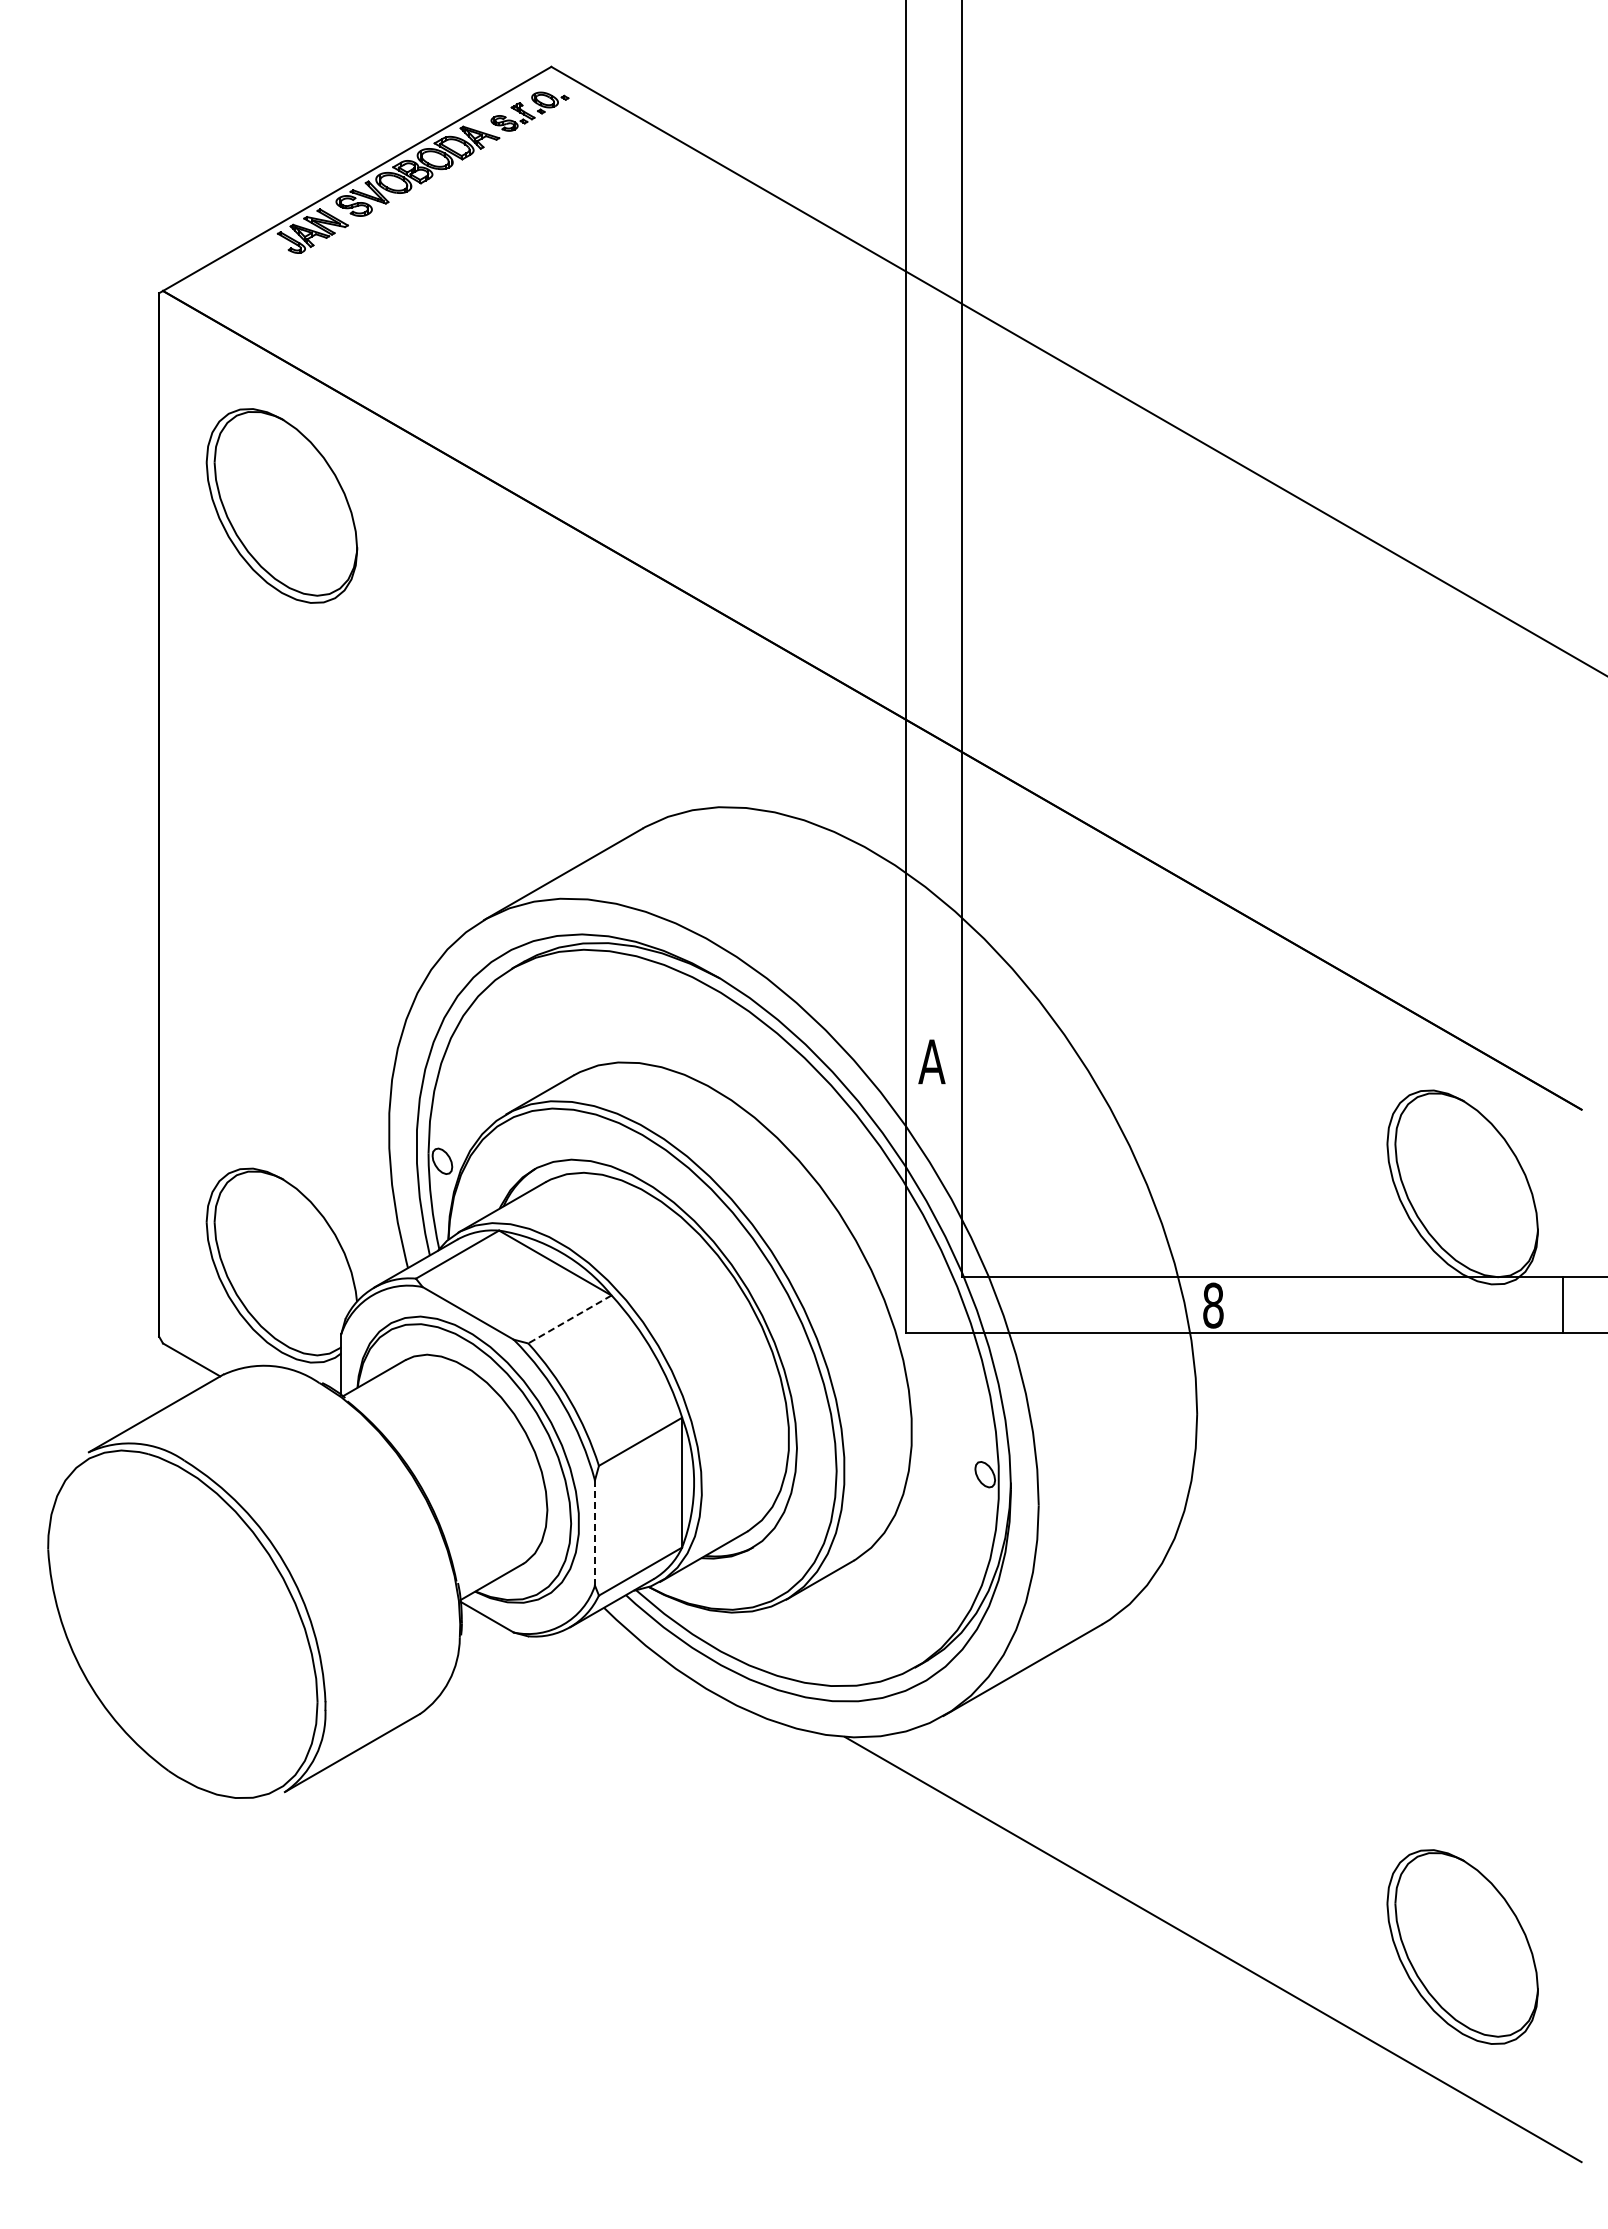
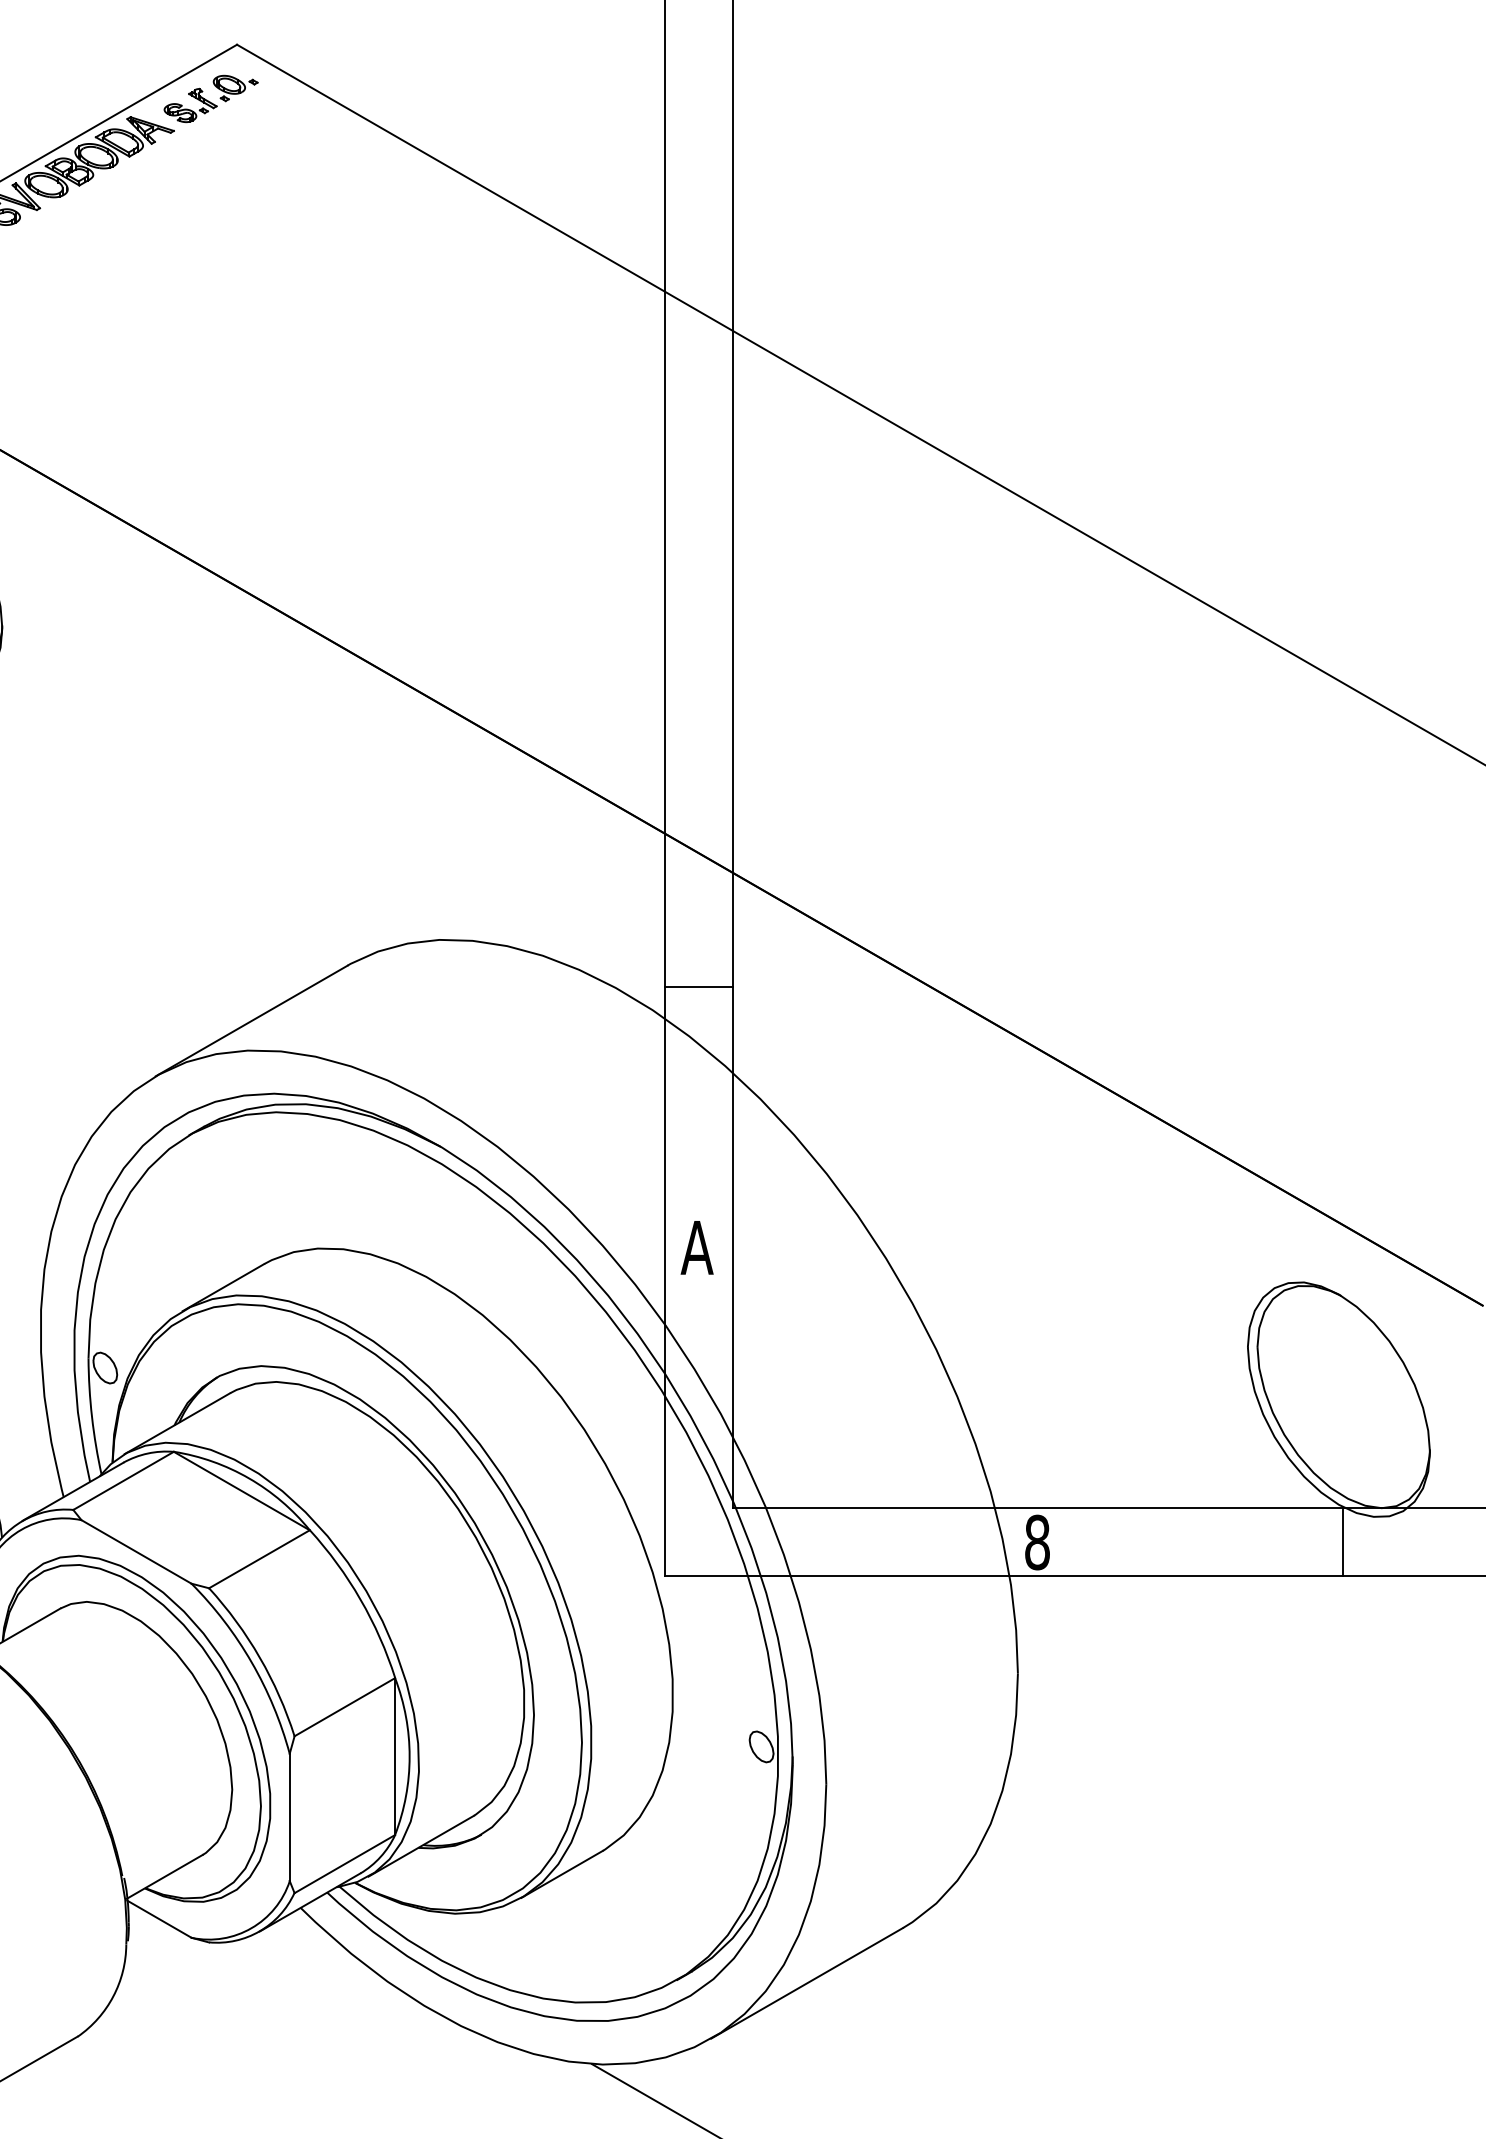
line: (933, 845) -> (699, 986), added
line: (1563, 1305) -> (1343, 1542), moved
line: (569, 1319) -> (258, 1559), dashed -> solid
line: (594, 1532) -> (289, 1816), dashed -> solid

